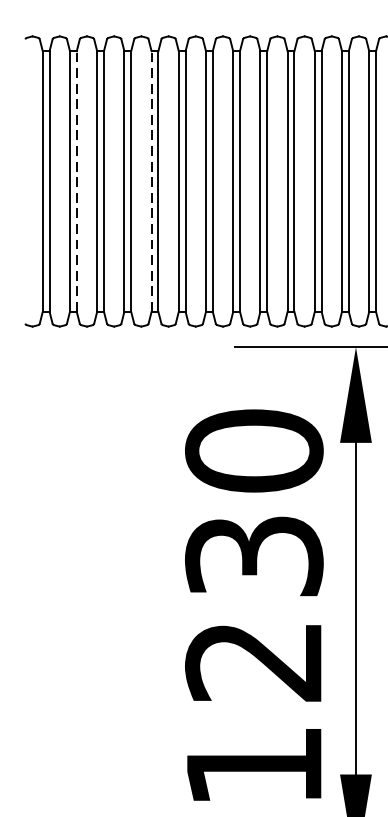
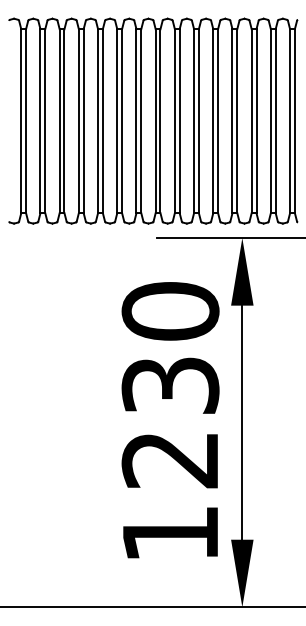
line: (77, 181) -> (45, 121), dashed -> solid
line: (152, 181) -> (98, 121), dashed -> solid

